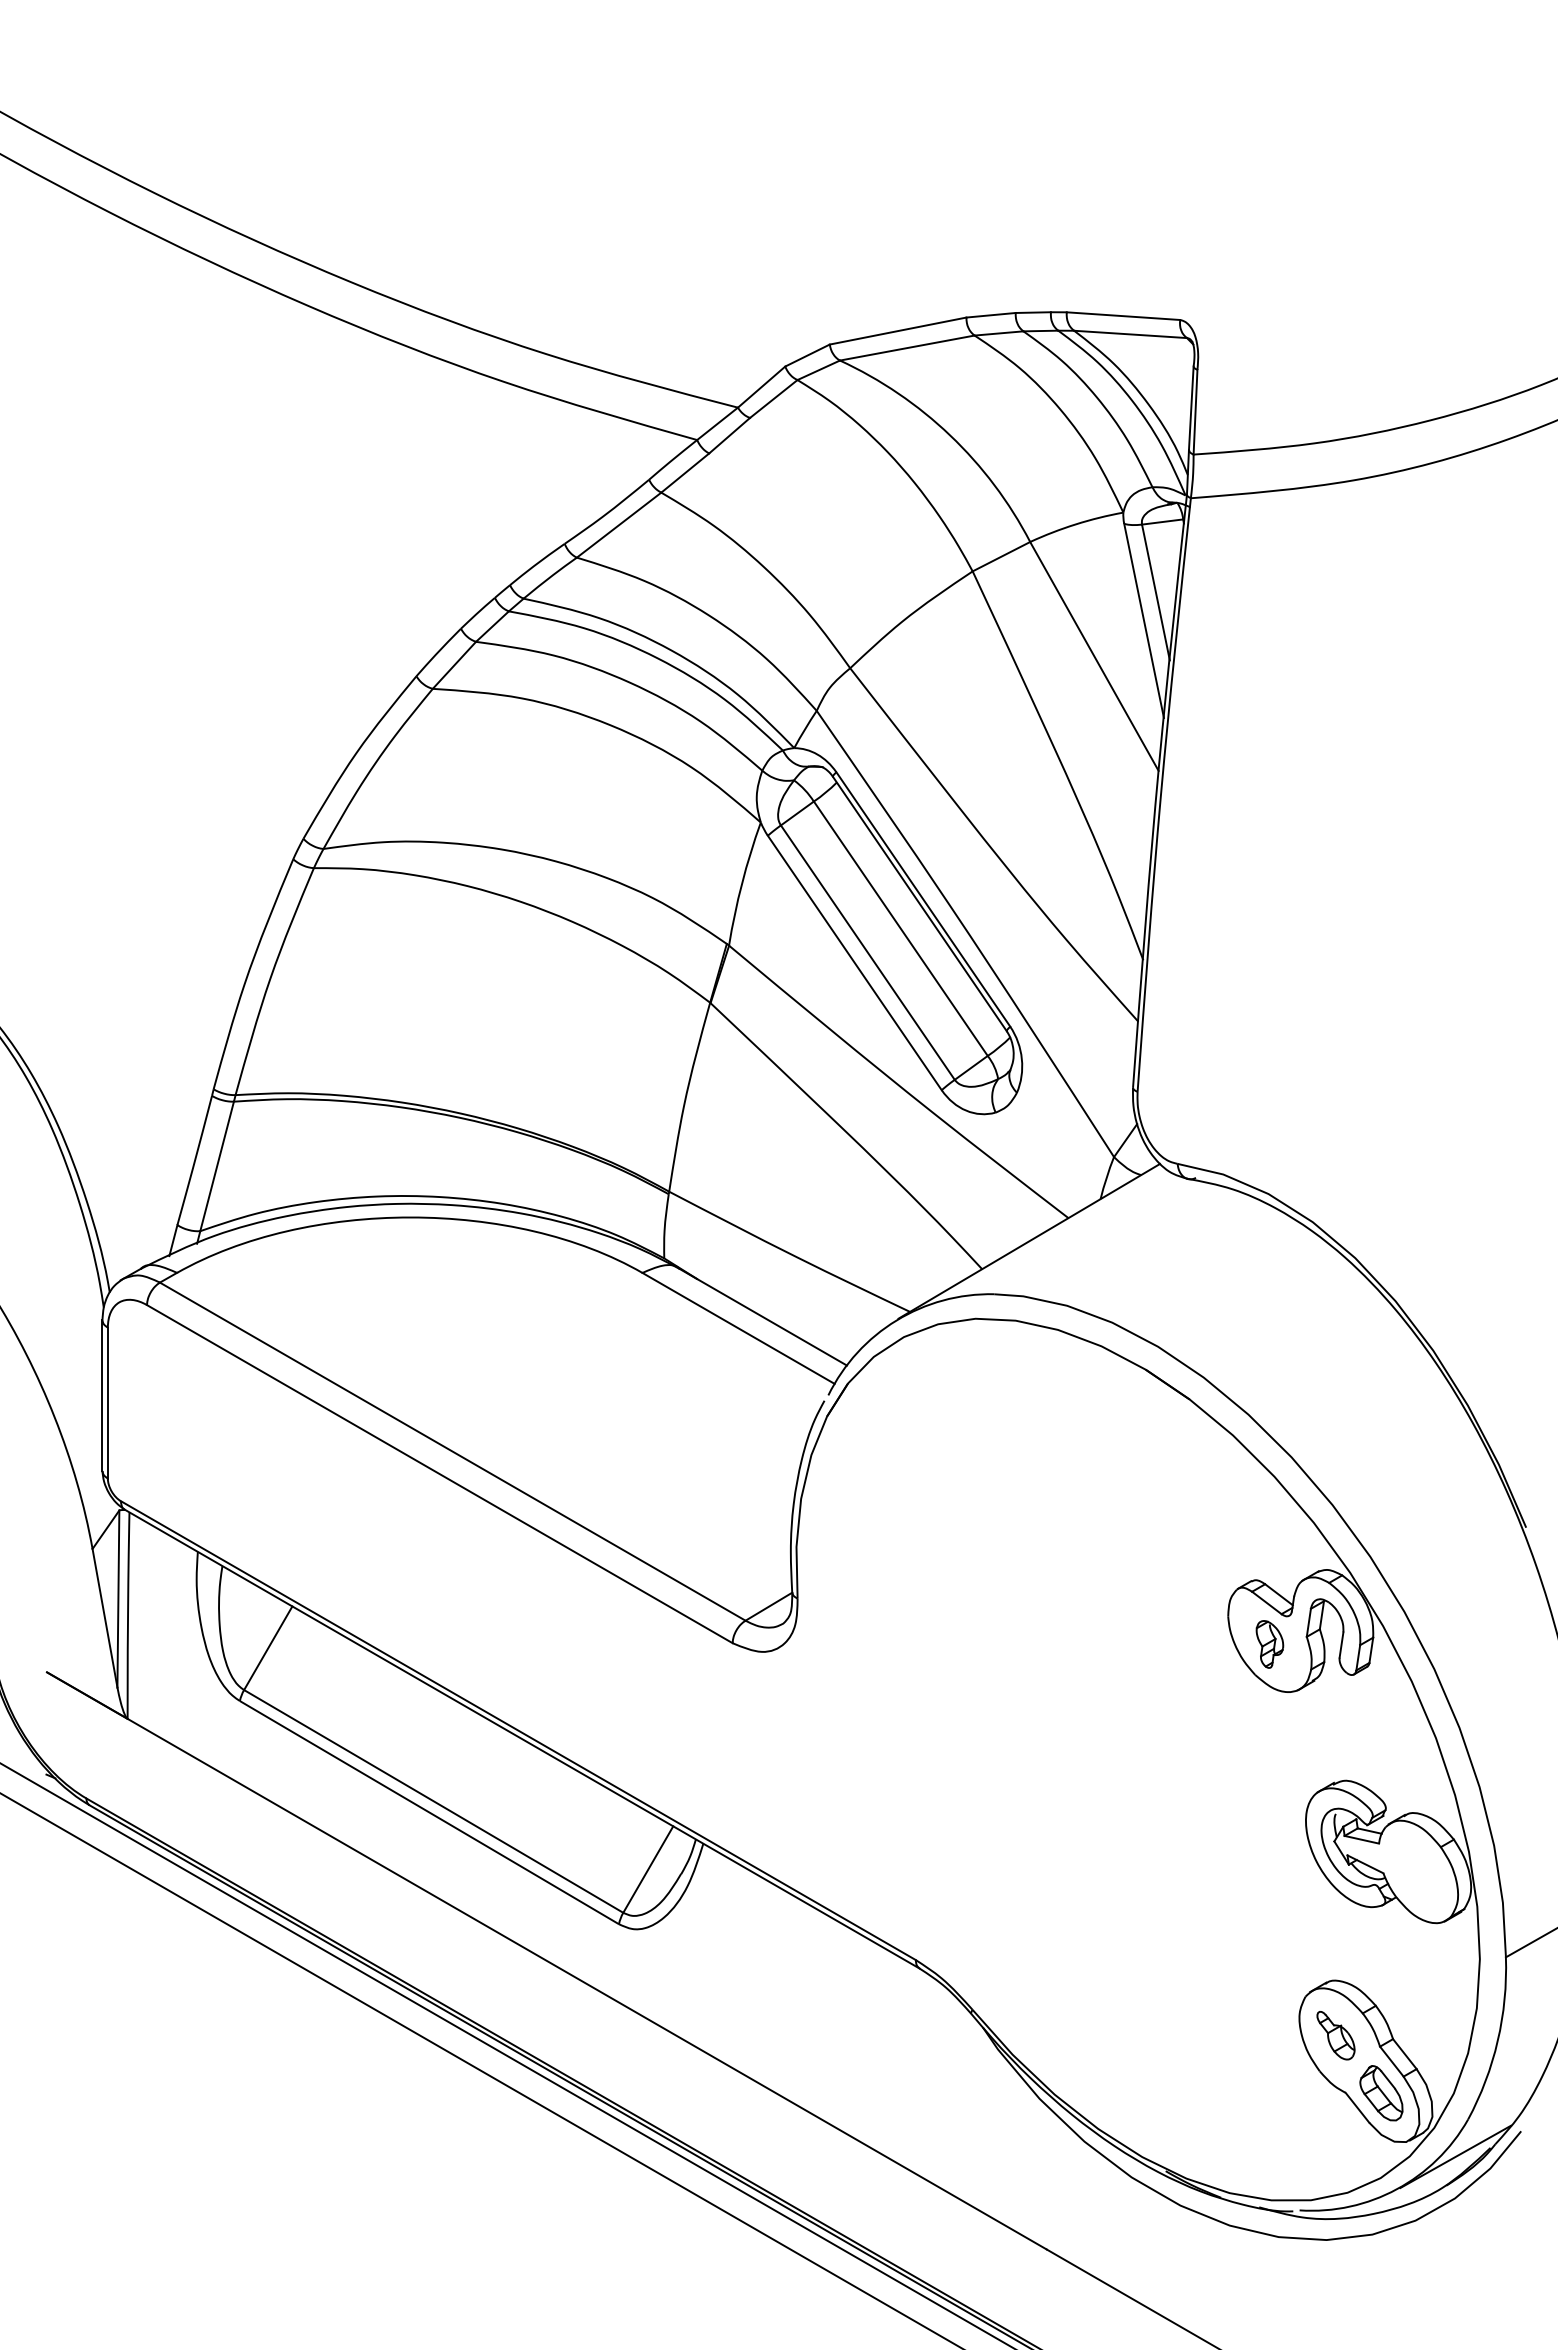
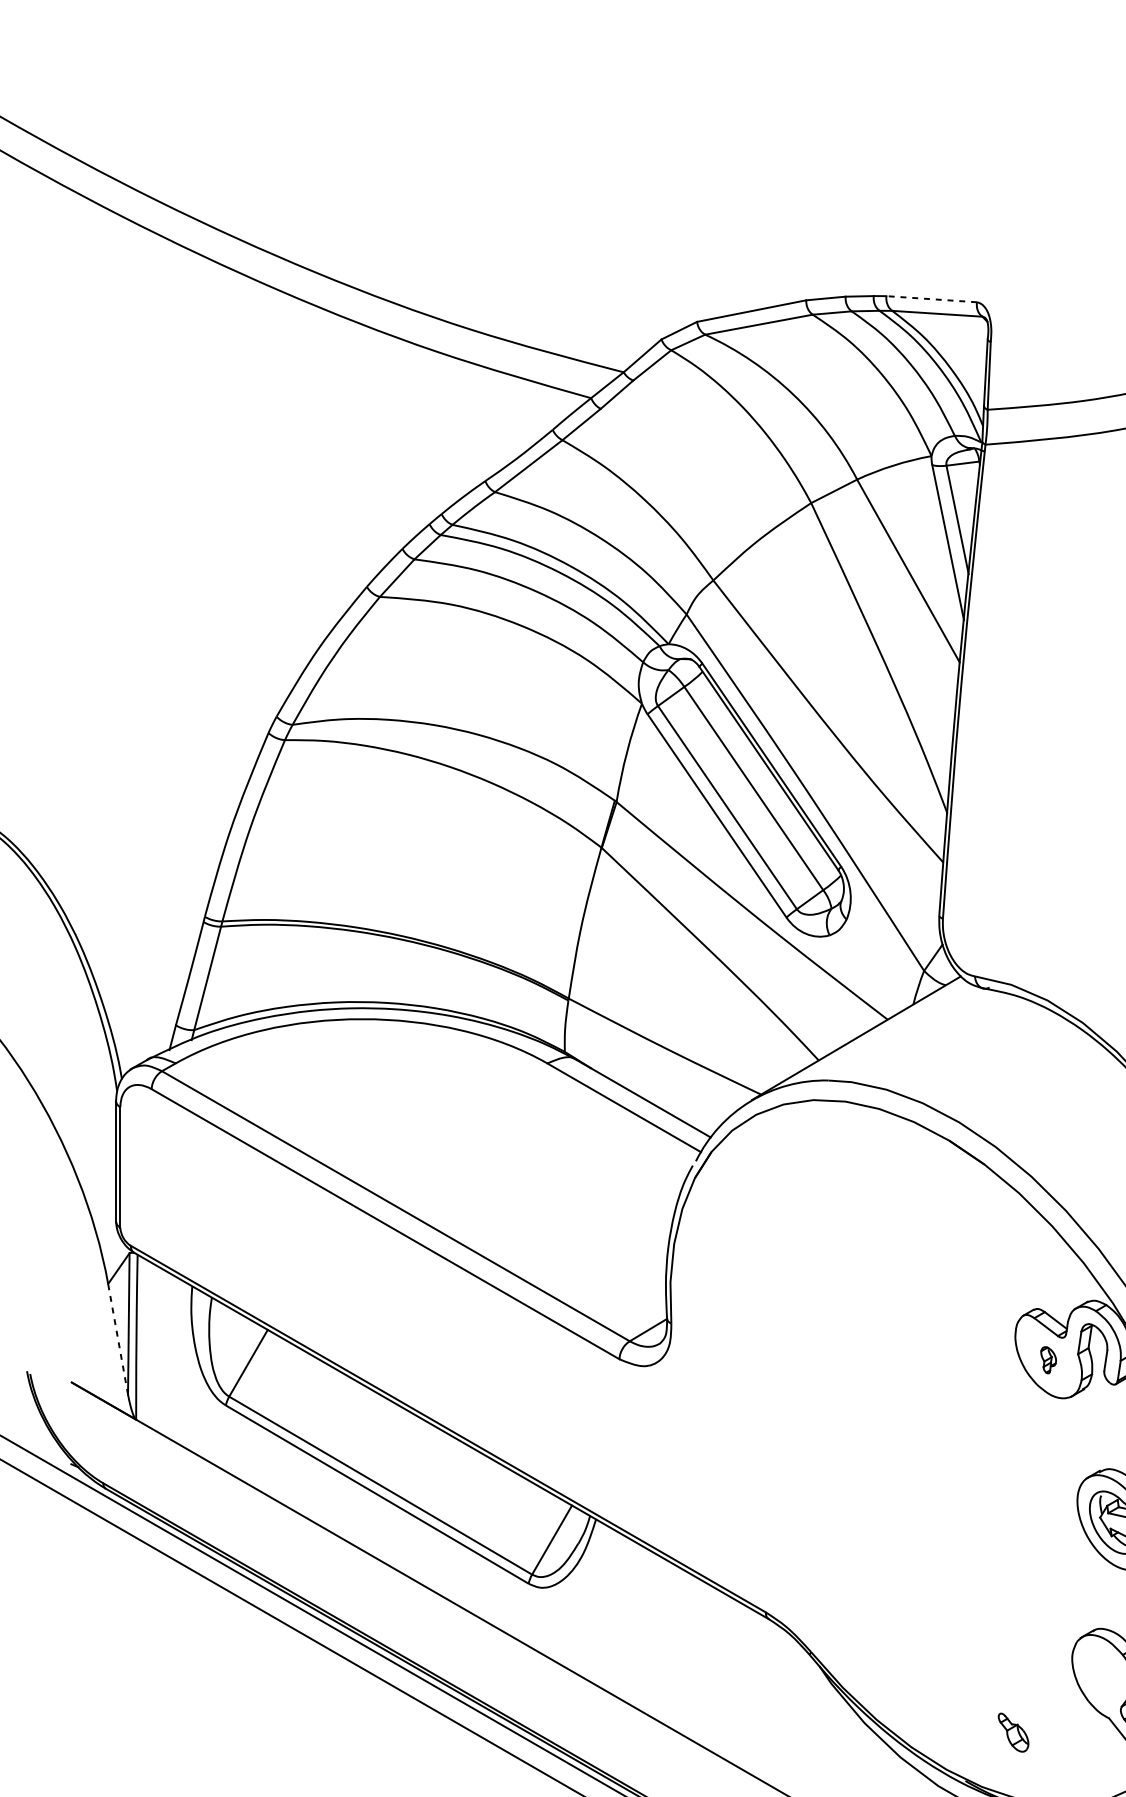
line: (1123, 316) -> (931, 299), solid -> dashed
line: (104, 1617) -> (117, 1338), solid -> dashed
part: (1269, 1644) -> (1048, 1360), size x0.7
part: (1335, 2035) -> (1013, 1732), moved

